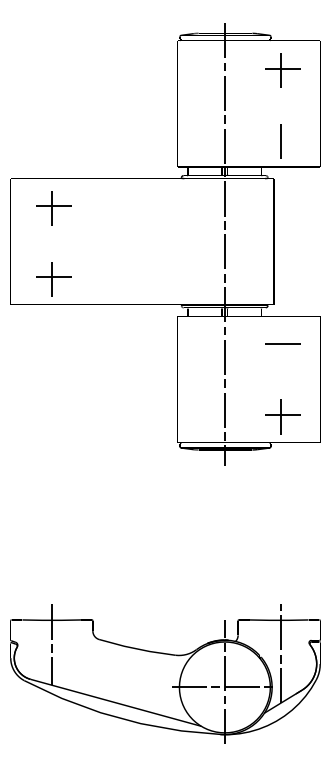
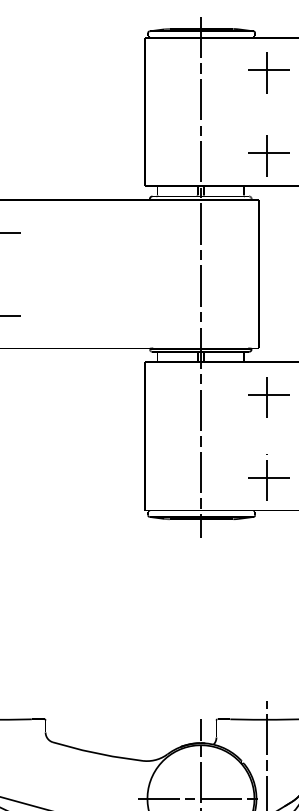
line: (280, 139) -> (266, 153), added
line: (280, 344) -> (266, 395), added

